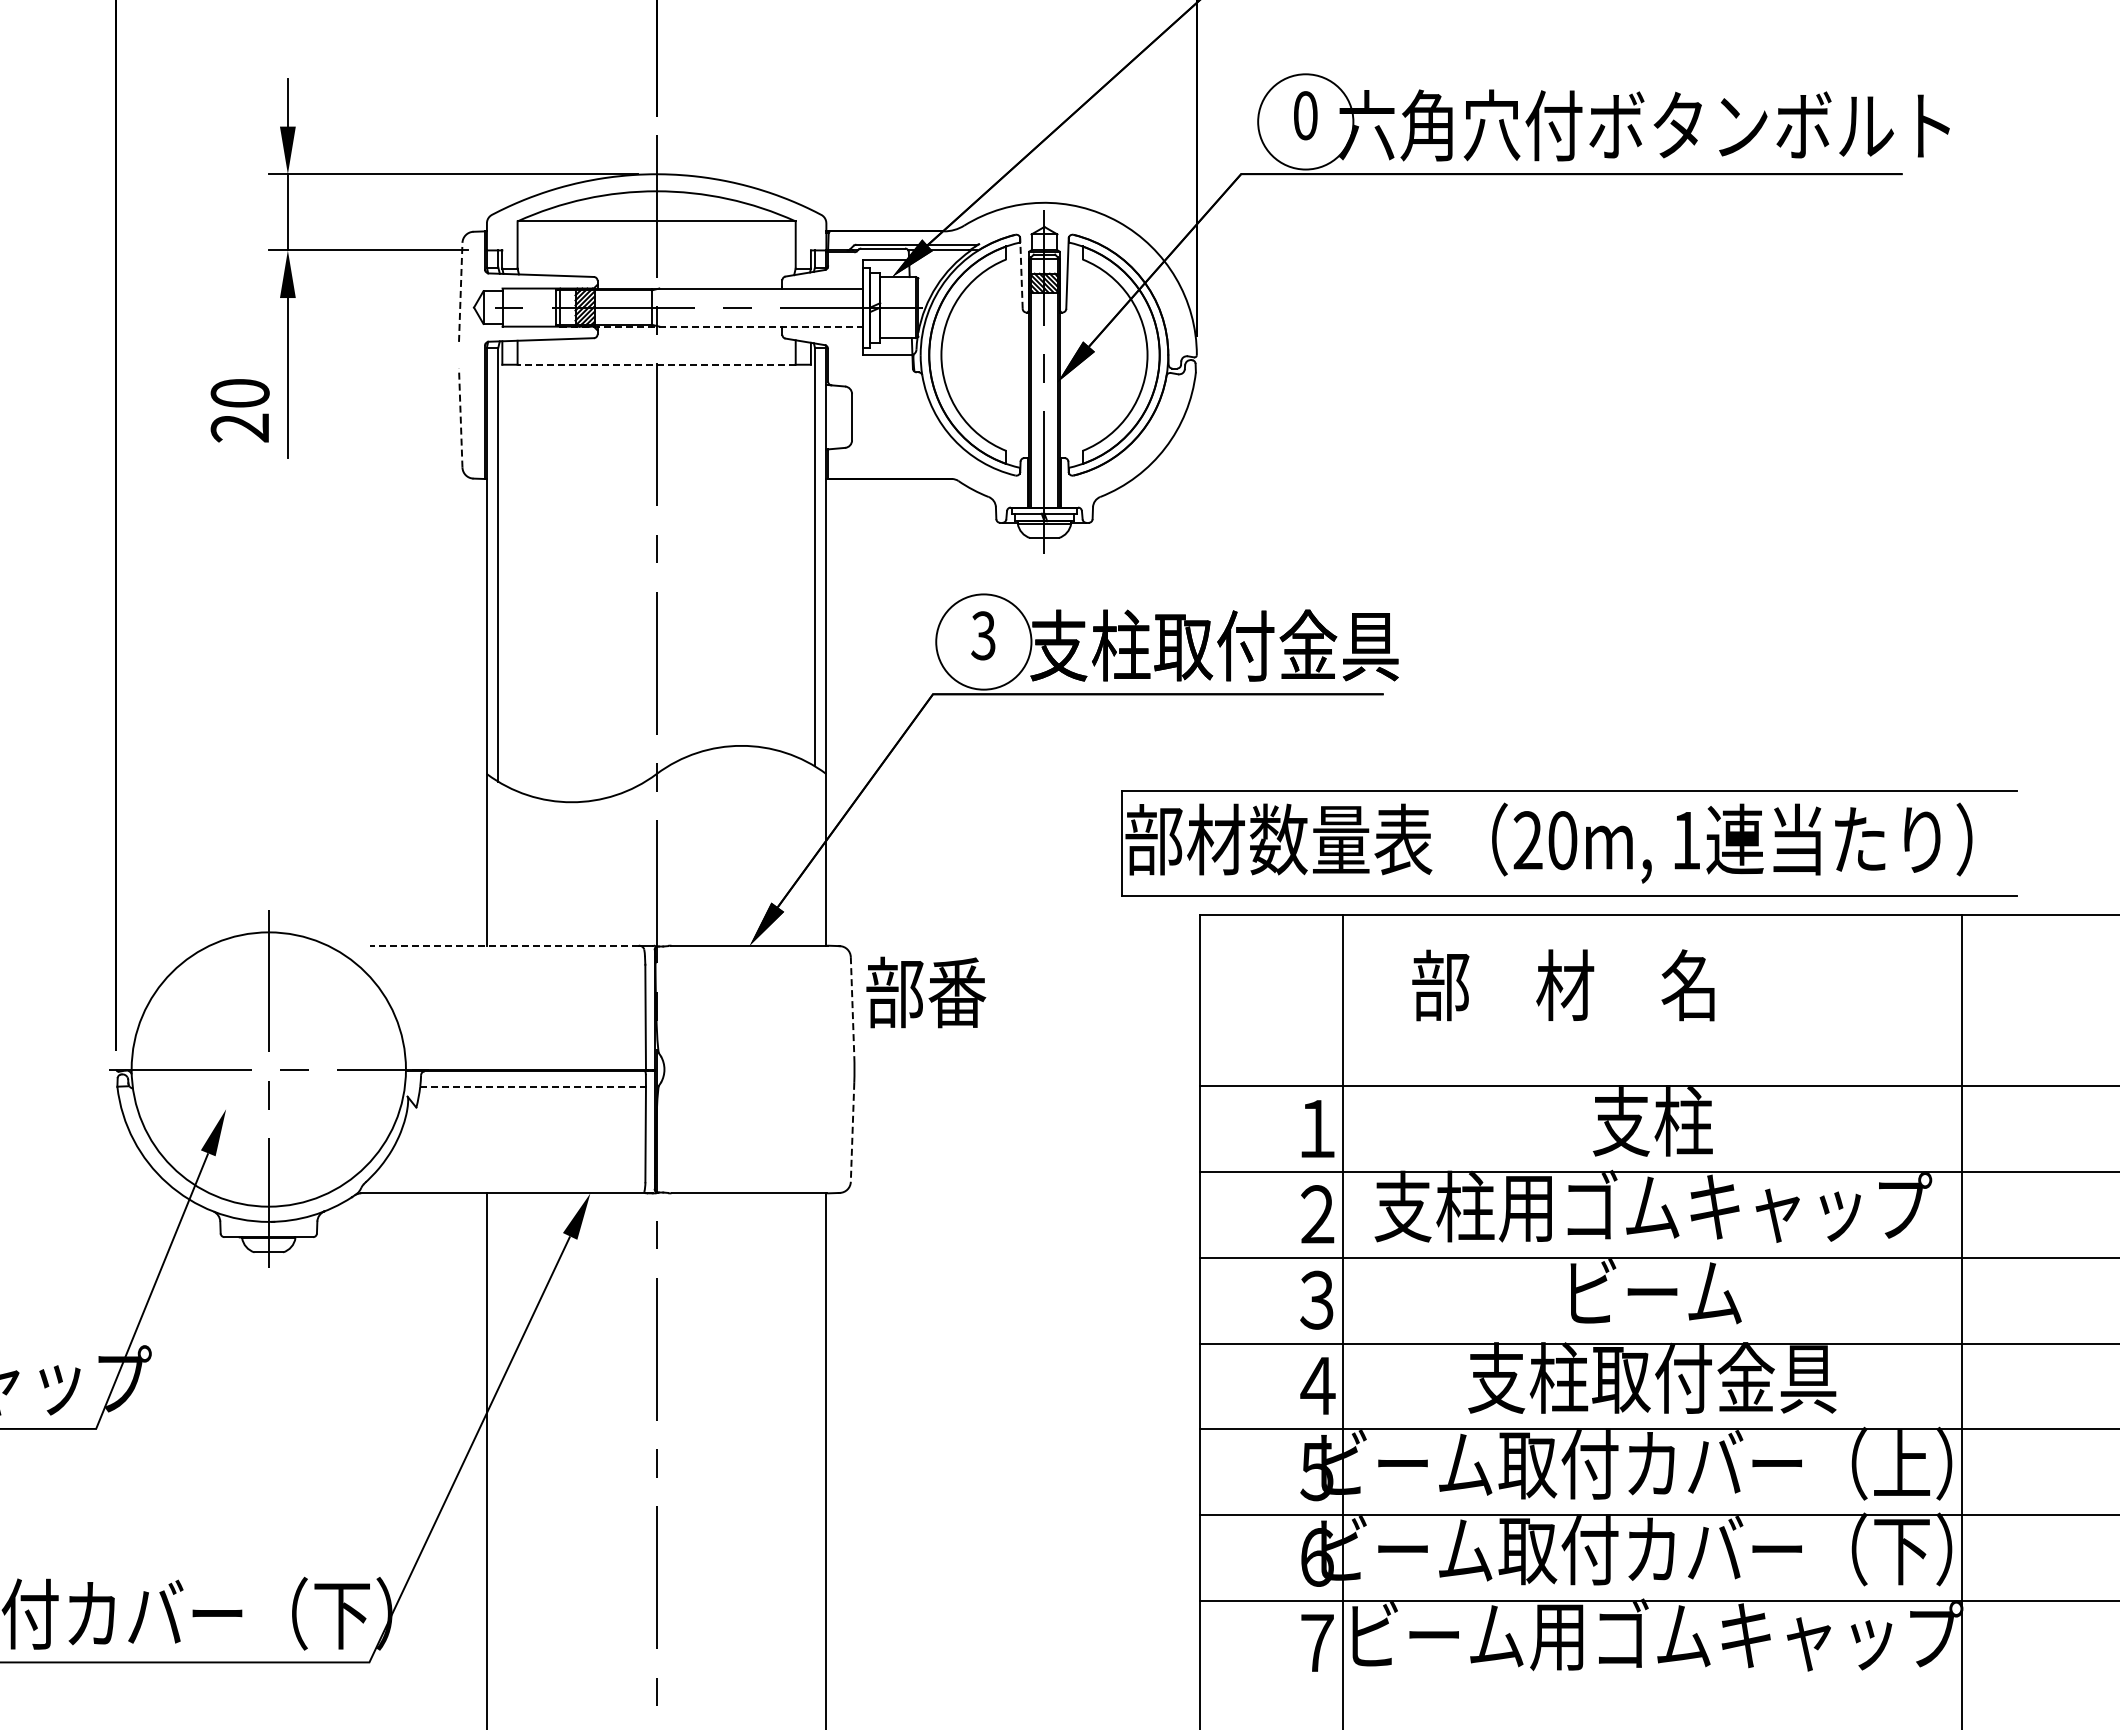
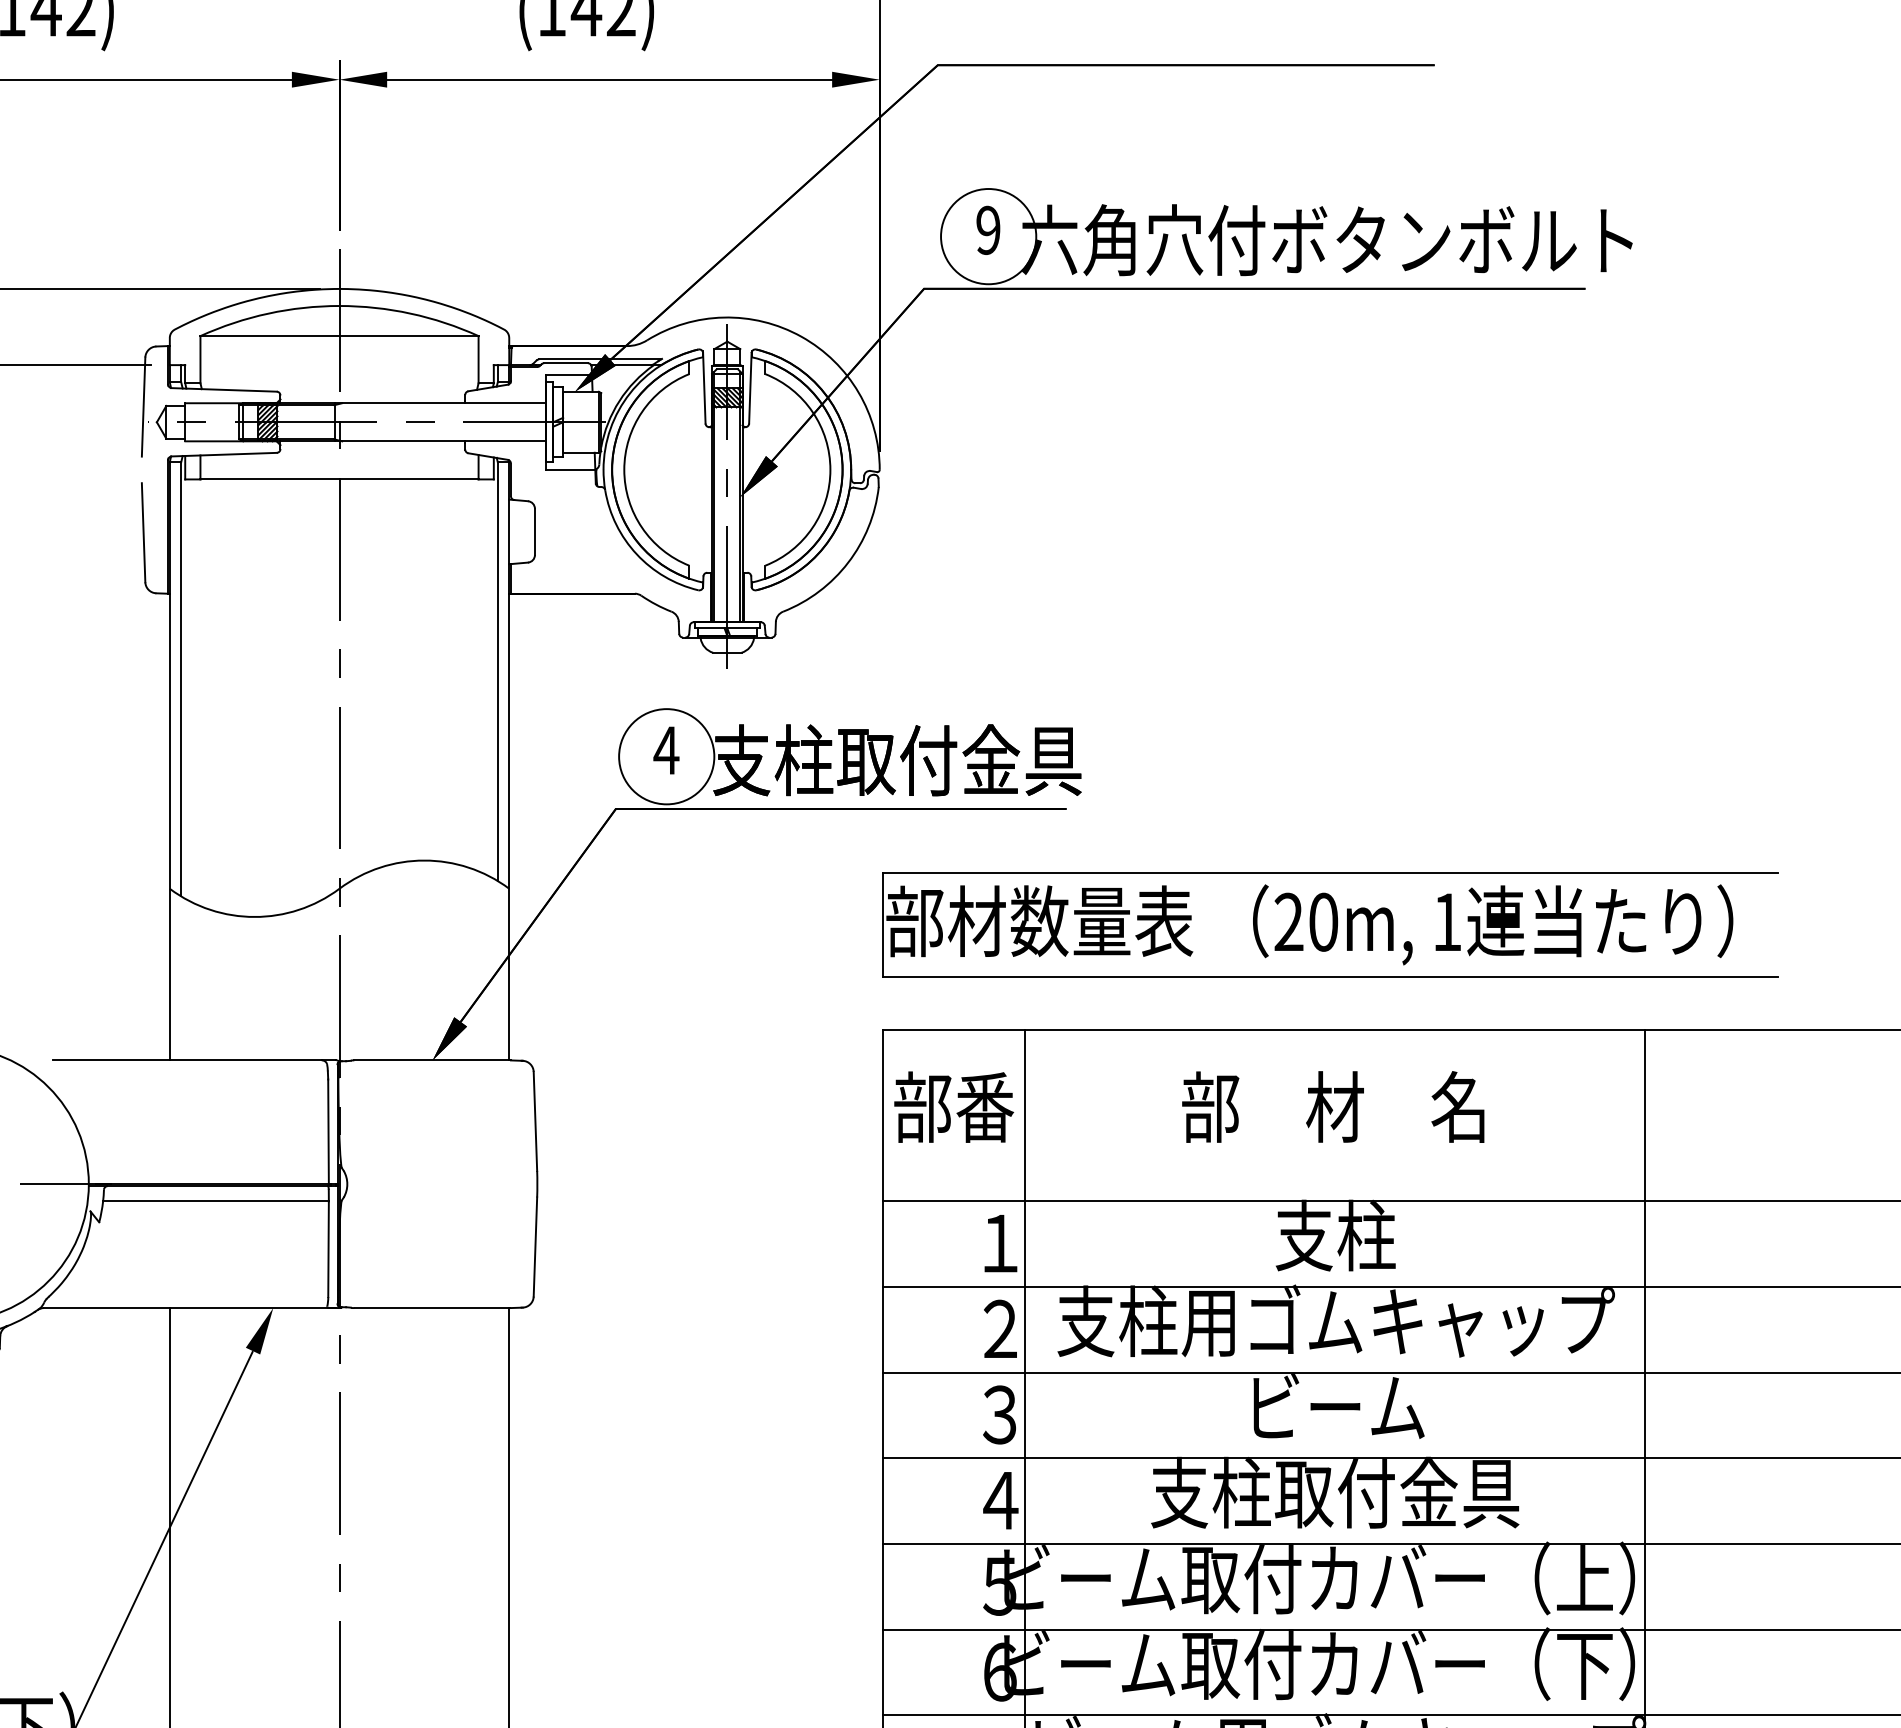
text: (1305, 115) -> (988, 230), 0 -> 9
line: (1021, 273) -> (704, 388), dashed -> solid
line: (460, 292) -> (143, 407), dashed -> solid
line: (712, 326) -> (395, 441), dashed -> solid
line: (656, 364) -> (339, 479), dashed -> solid
line: (460, 418) -> (143, 533), dashed -> solid
text: (983, 635) -> (666, 750), 3 -> 4
part: (1569, 843) -> (1330, 925), moved
line: (503, 945) -> (186, 1060), dashed -> solid
text: (1563, 985) -> (1333, 1107), moved
text: (926, 992) -> (954, 1107), moved
line: (852, 1006) -> (535, 1121), dashed -> solid
line: (533, 1086) -> (216, 1201), dashed -> solid
line: (852, 1132) -> (535, 1247), dashed -> solid

